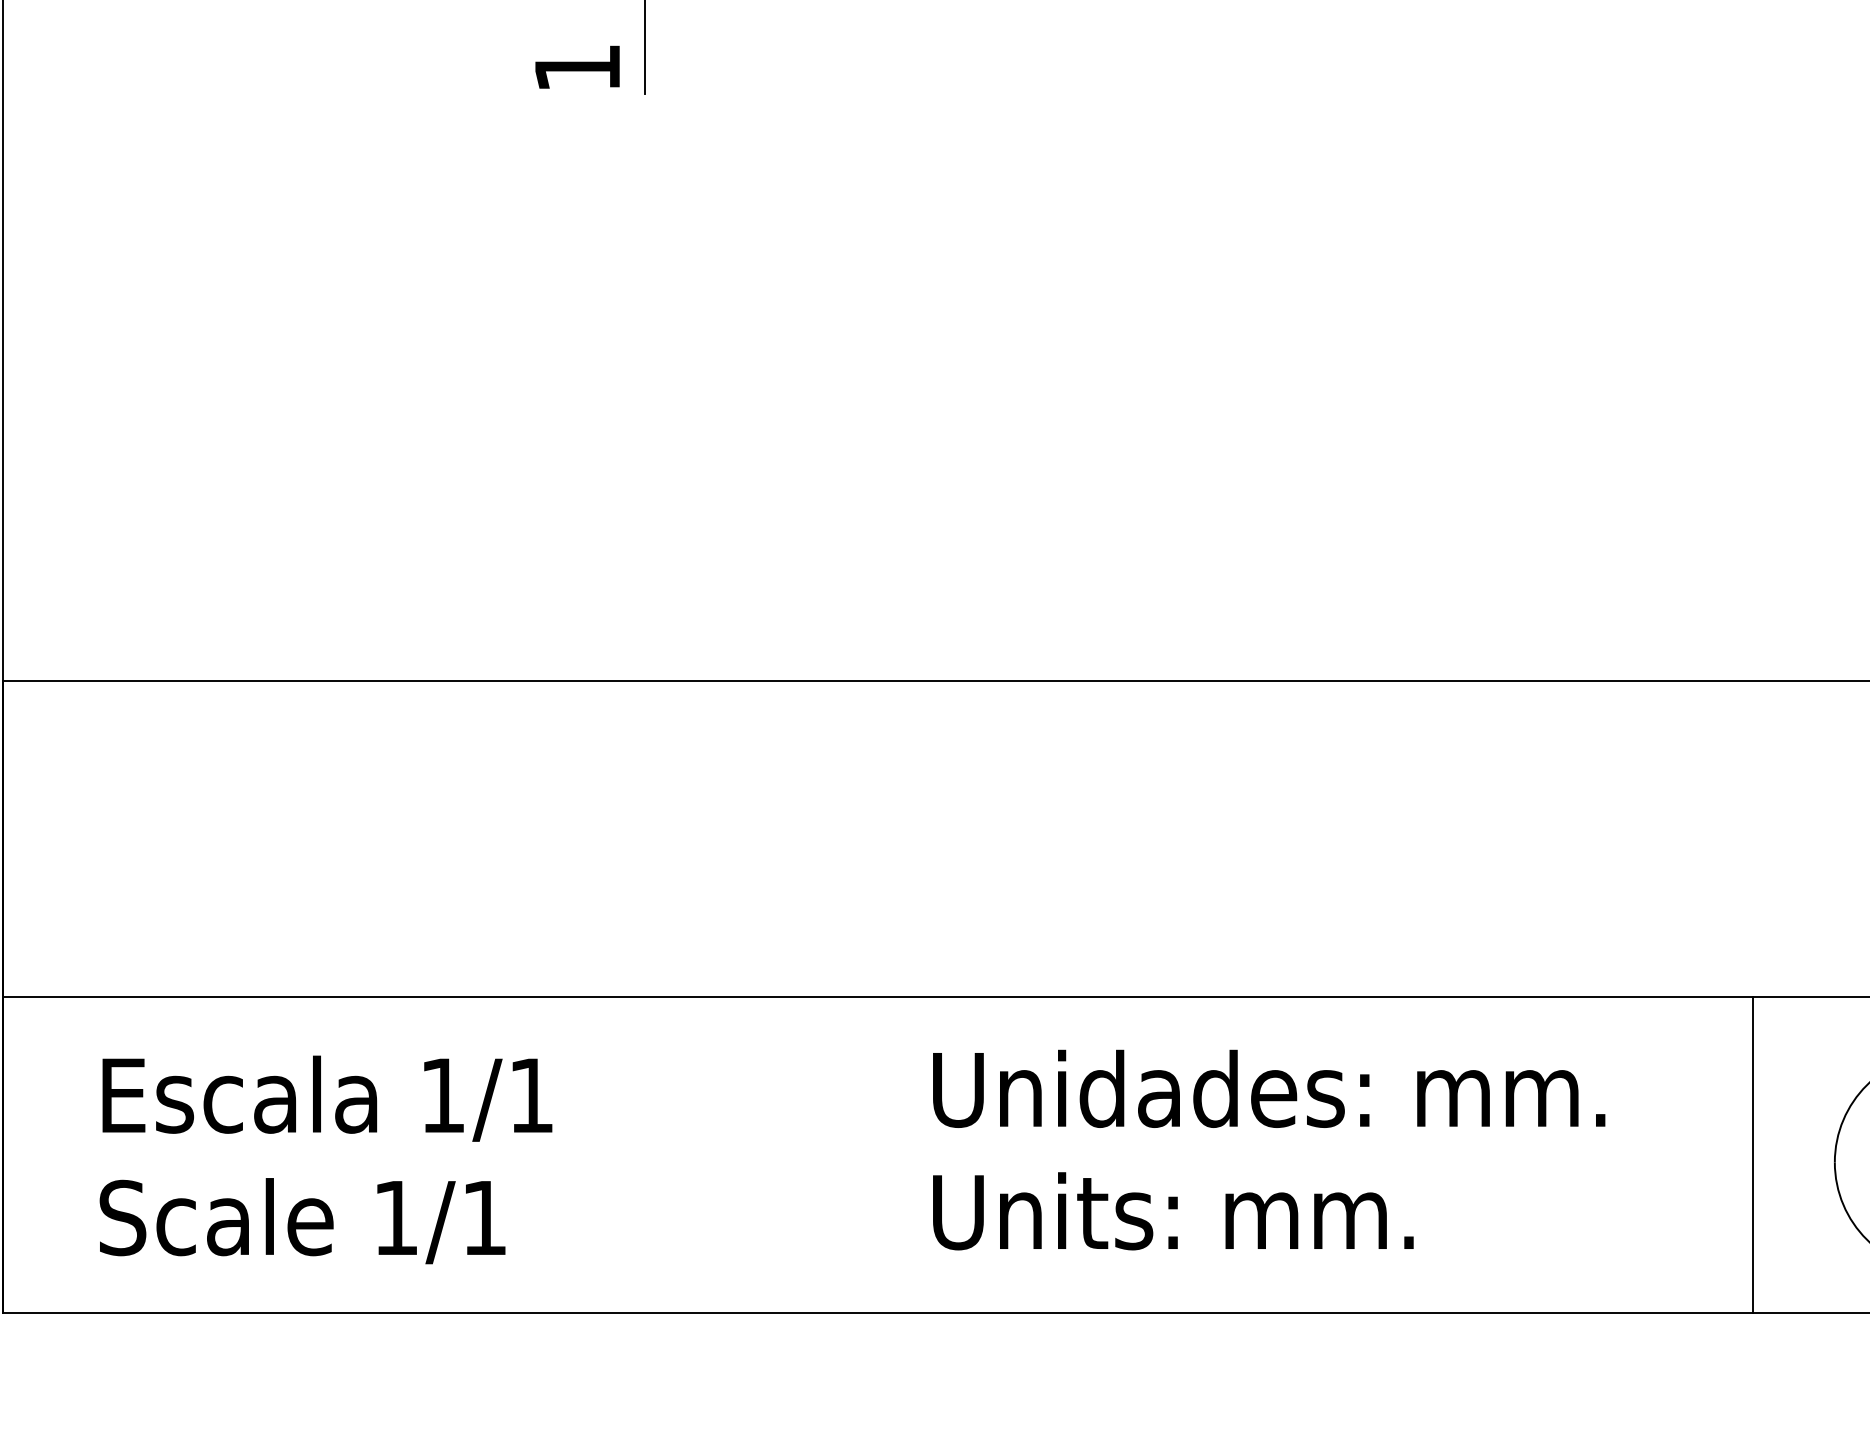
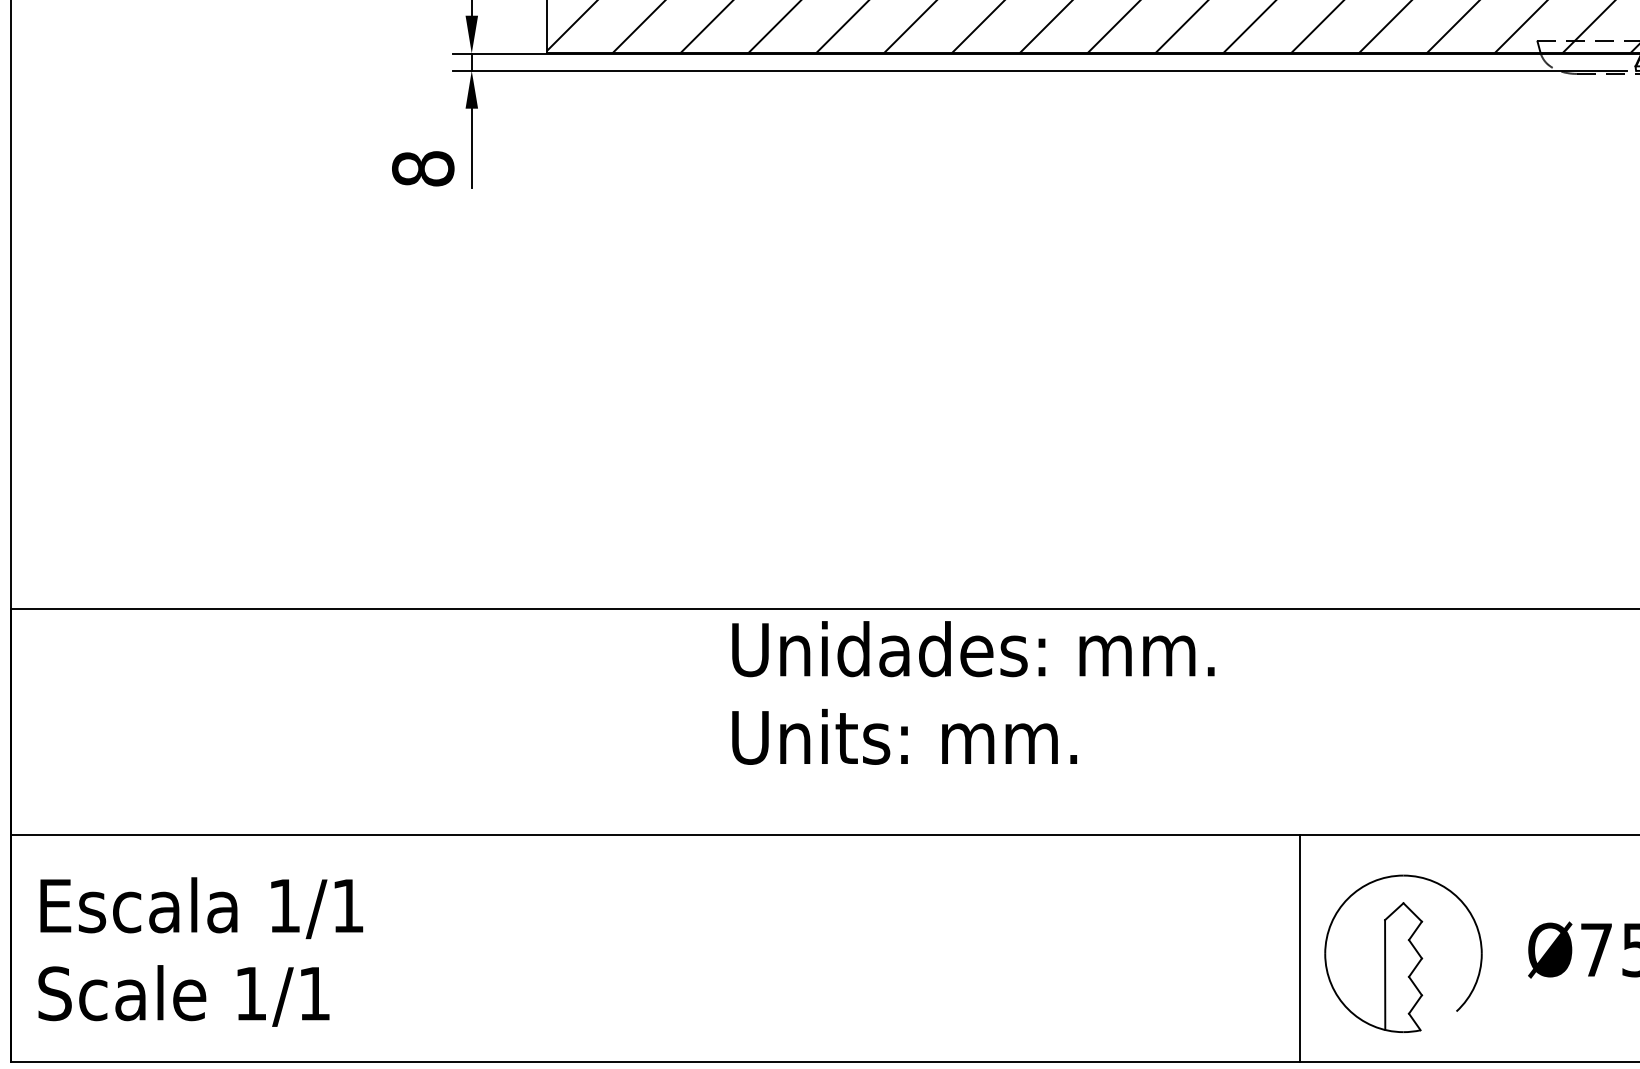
text: (577, 67) -> (423, 168), 1 -> 8
text: (1269, 1149) -> (973, 692), moved
line: (1752, 1154) -> (1300, 948), moved
text: (325, 1159) -> (200, 951), moved

